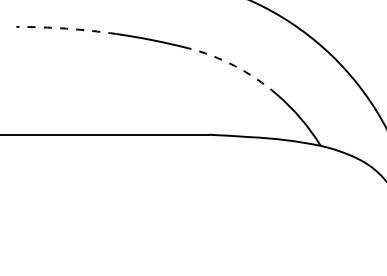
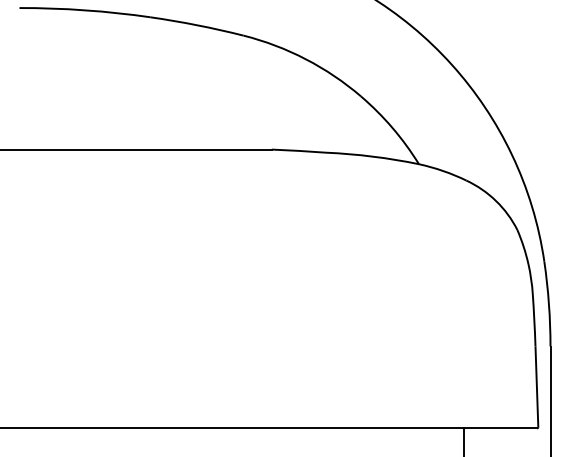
arc: (66, 28) -> (85, 10), dashed -> solid
arc: (234, 66) -> (305, 59), dashed -> solid

